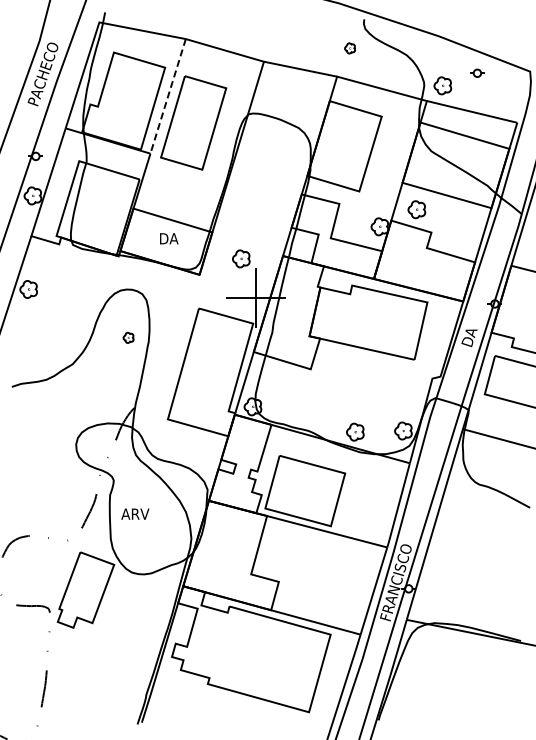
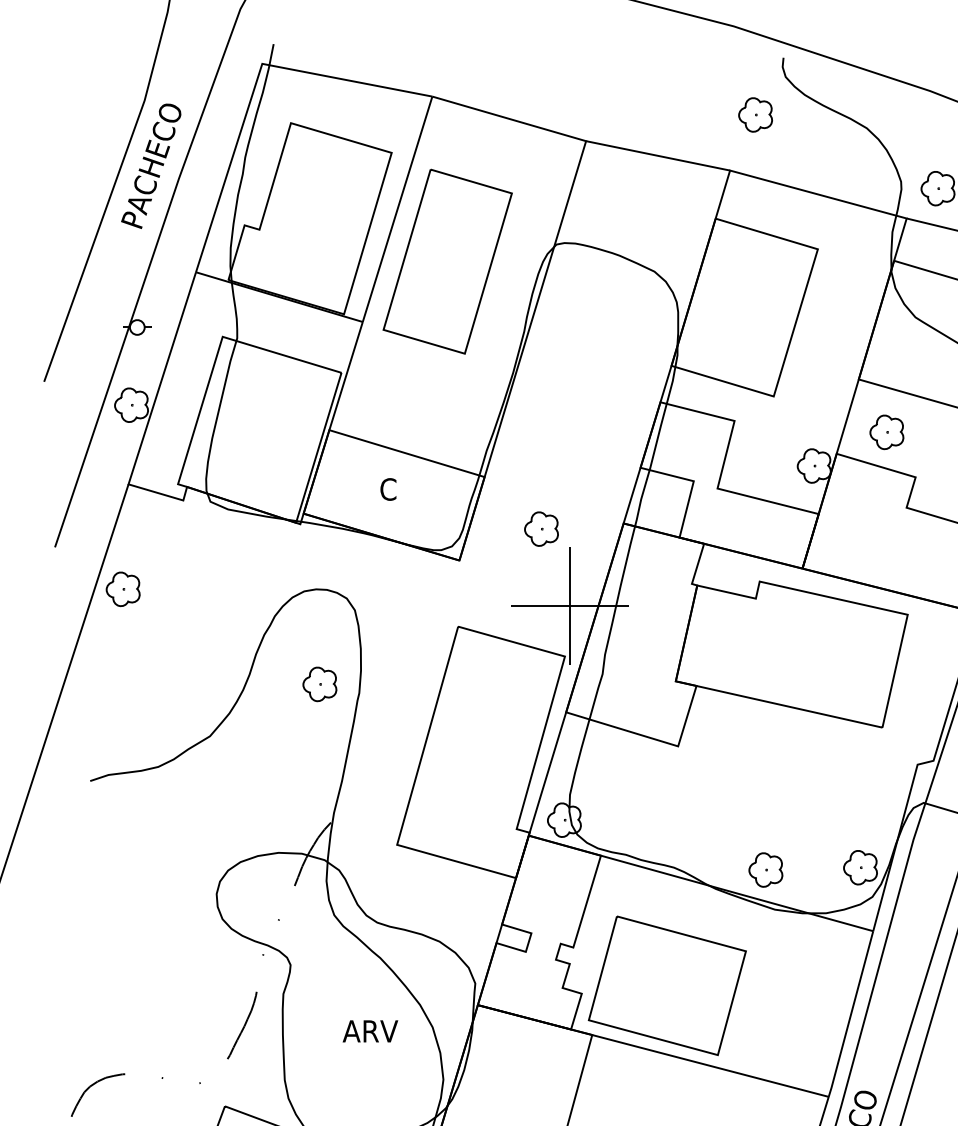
part: (349, 48) -> (754, 115), size x1.67
line: (168, 96) -> (398, 209), dashed -> solid
text: (168, 238) -> (398, 488), DA -> C
part: (128, 337) -> (319, 683), size x1.67
text: (135, 513) -> (370, 1030), moved

